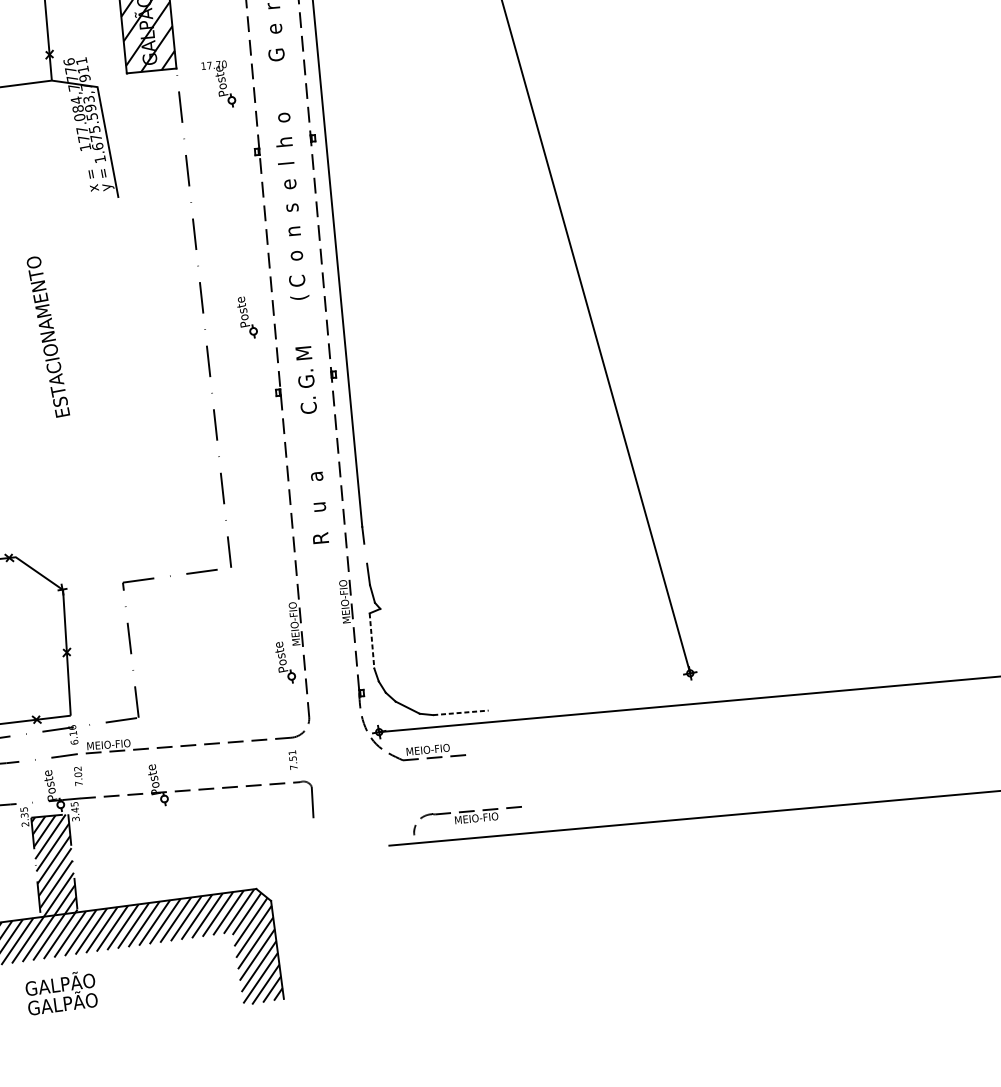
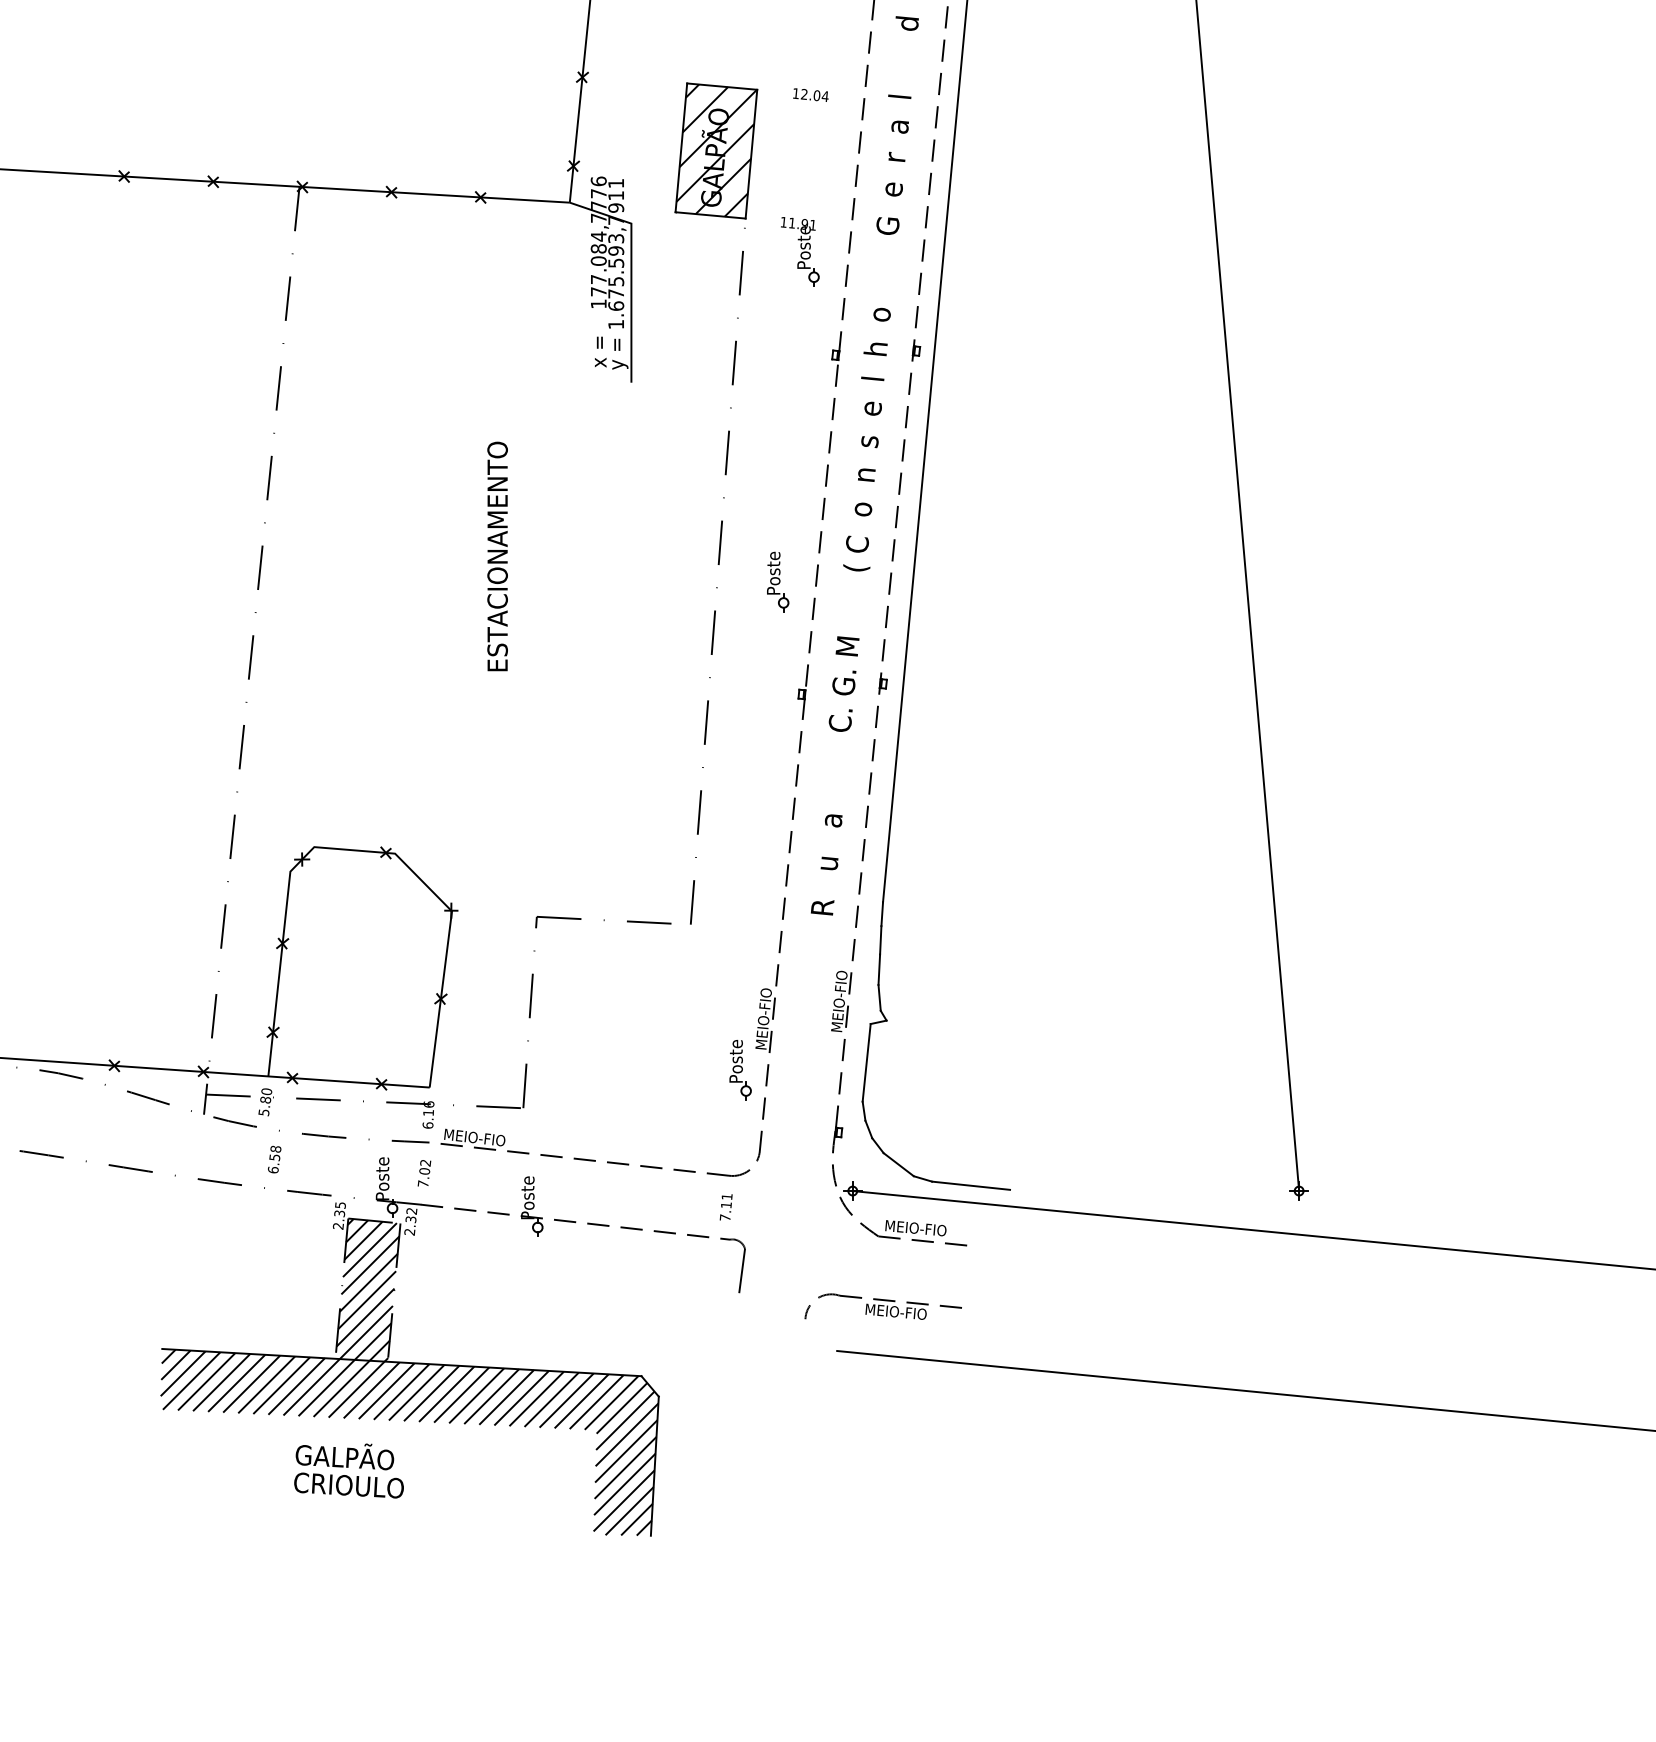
text: (216, 64) -> (802, 223), 17.70 -> 11.91
line: (365, 553) -> (880, 940), added
line: (371, 641) -> (866, 1063), dashed -> solid
line: (461, 712) -> (971, 1185), dashed -> solid
text: (293, 758) -> (726, 1205), 7.51 -> 7.11
text: (75, 811) -> (411, 1221), 3.45 -> 2.32
part: (466, 816) -> (882, 1306), moved
text: (69, 1002) -> (353, 1484), GALPÃO -> CRIOULO

